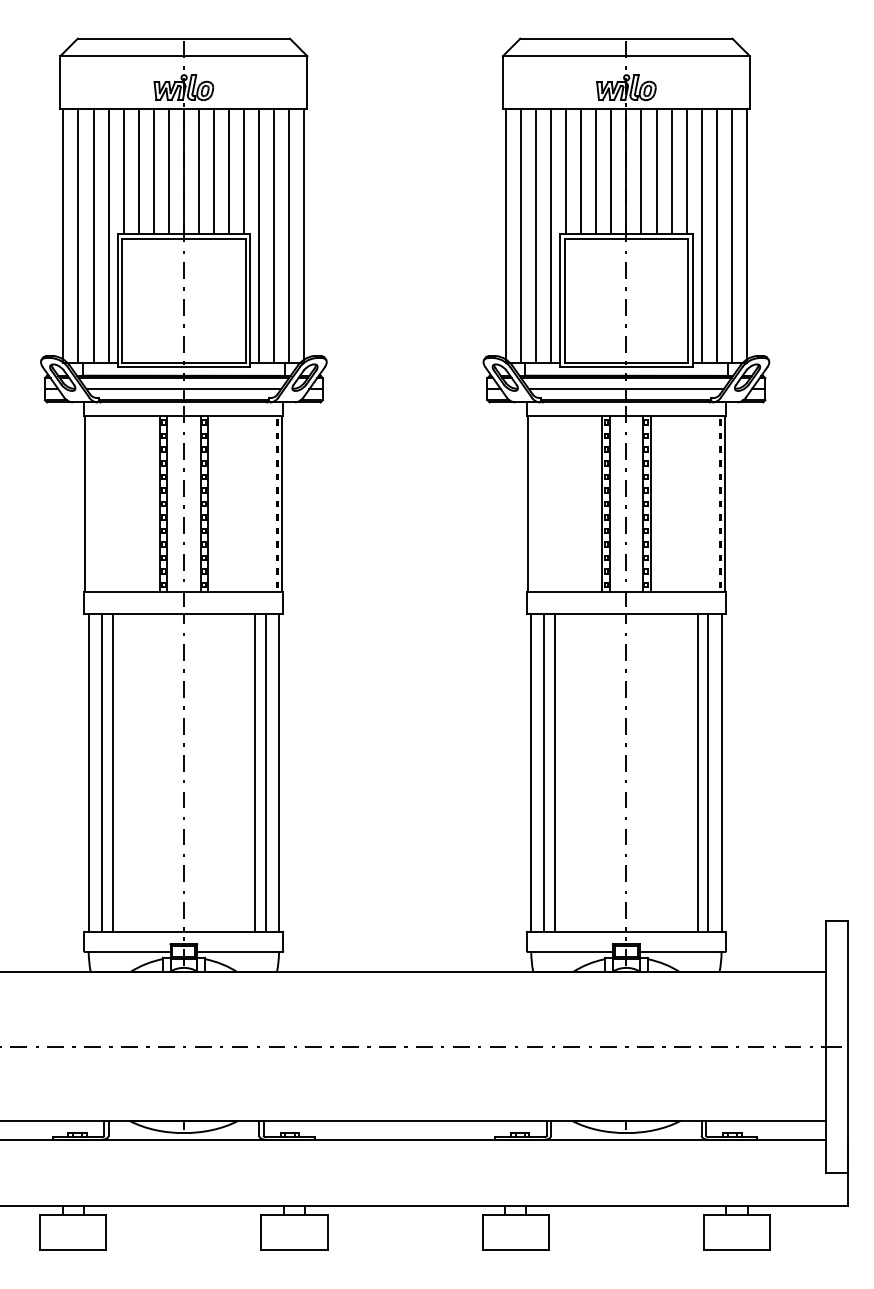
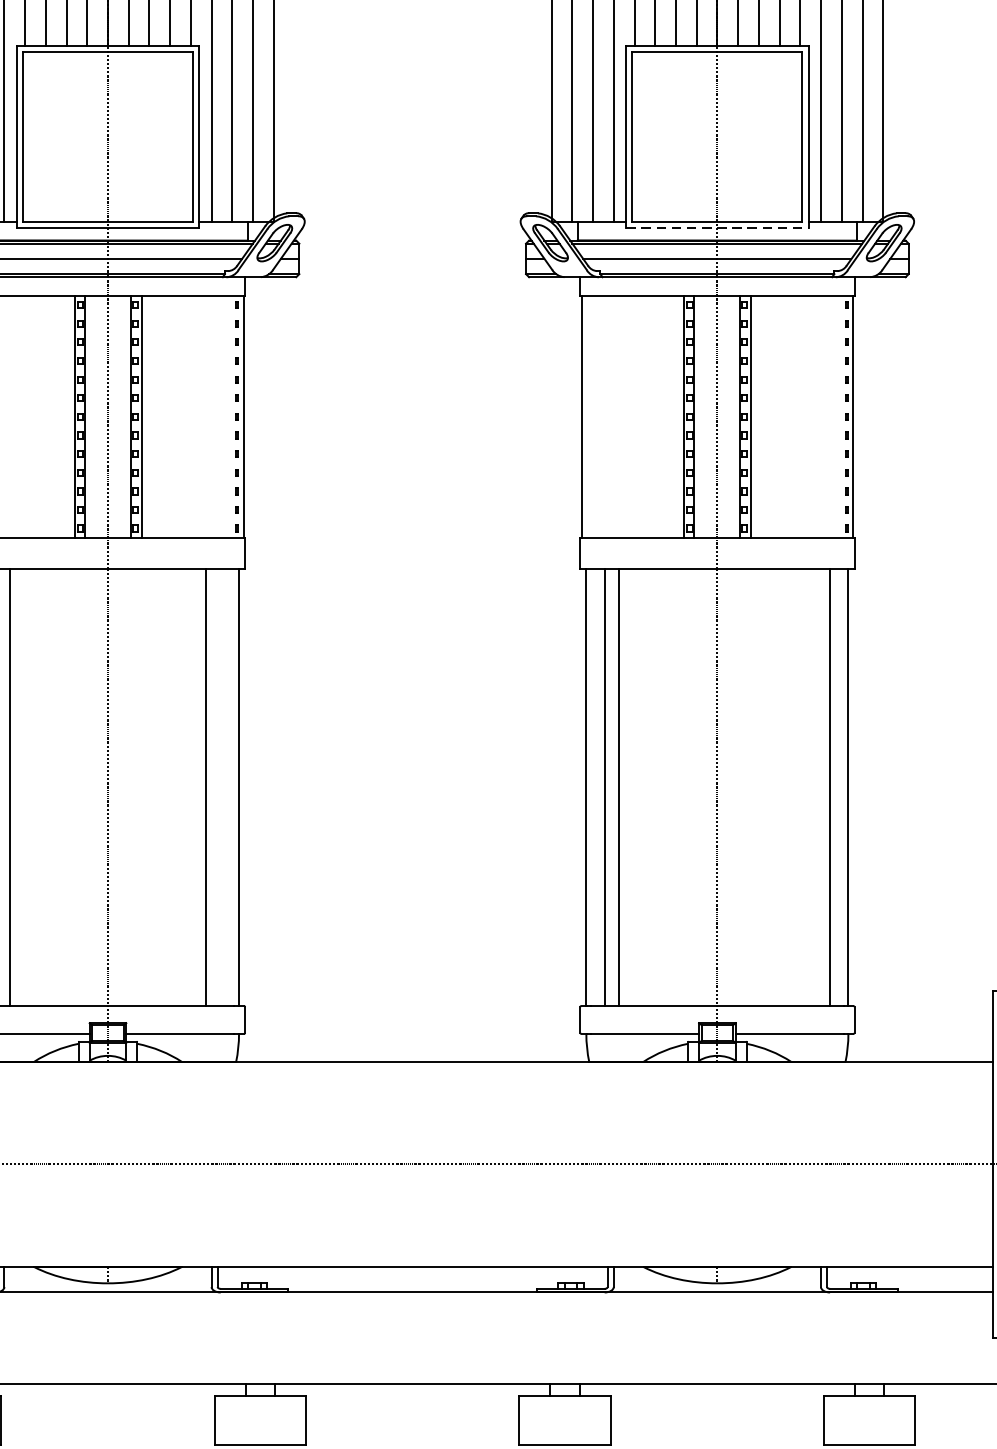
line: (626, 367) -> (717, 229), solid -> dashed
line: (265, 772) -> (220, 786), removed
line: (697, 772) -> (815, 786), removed

